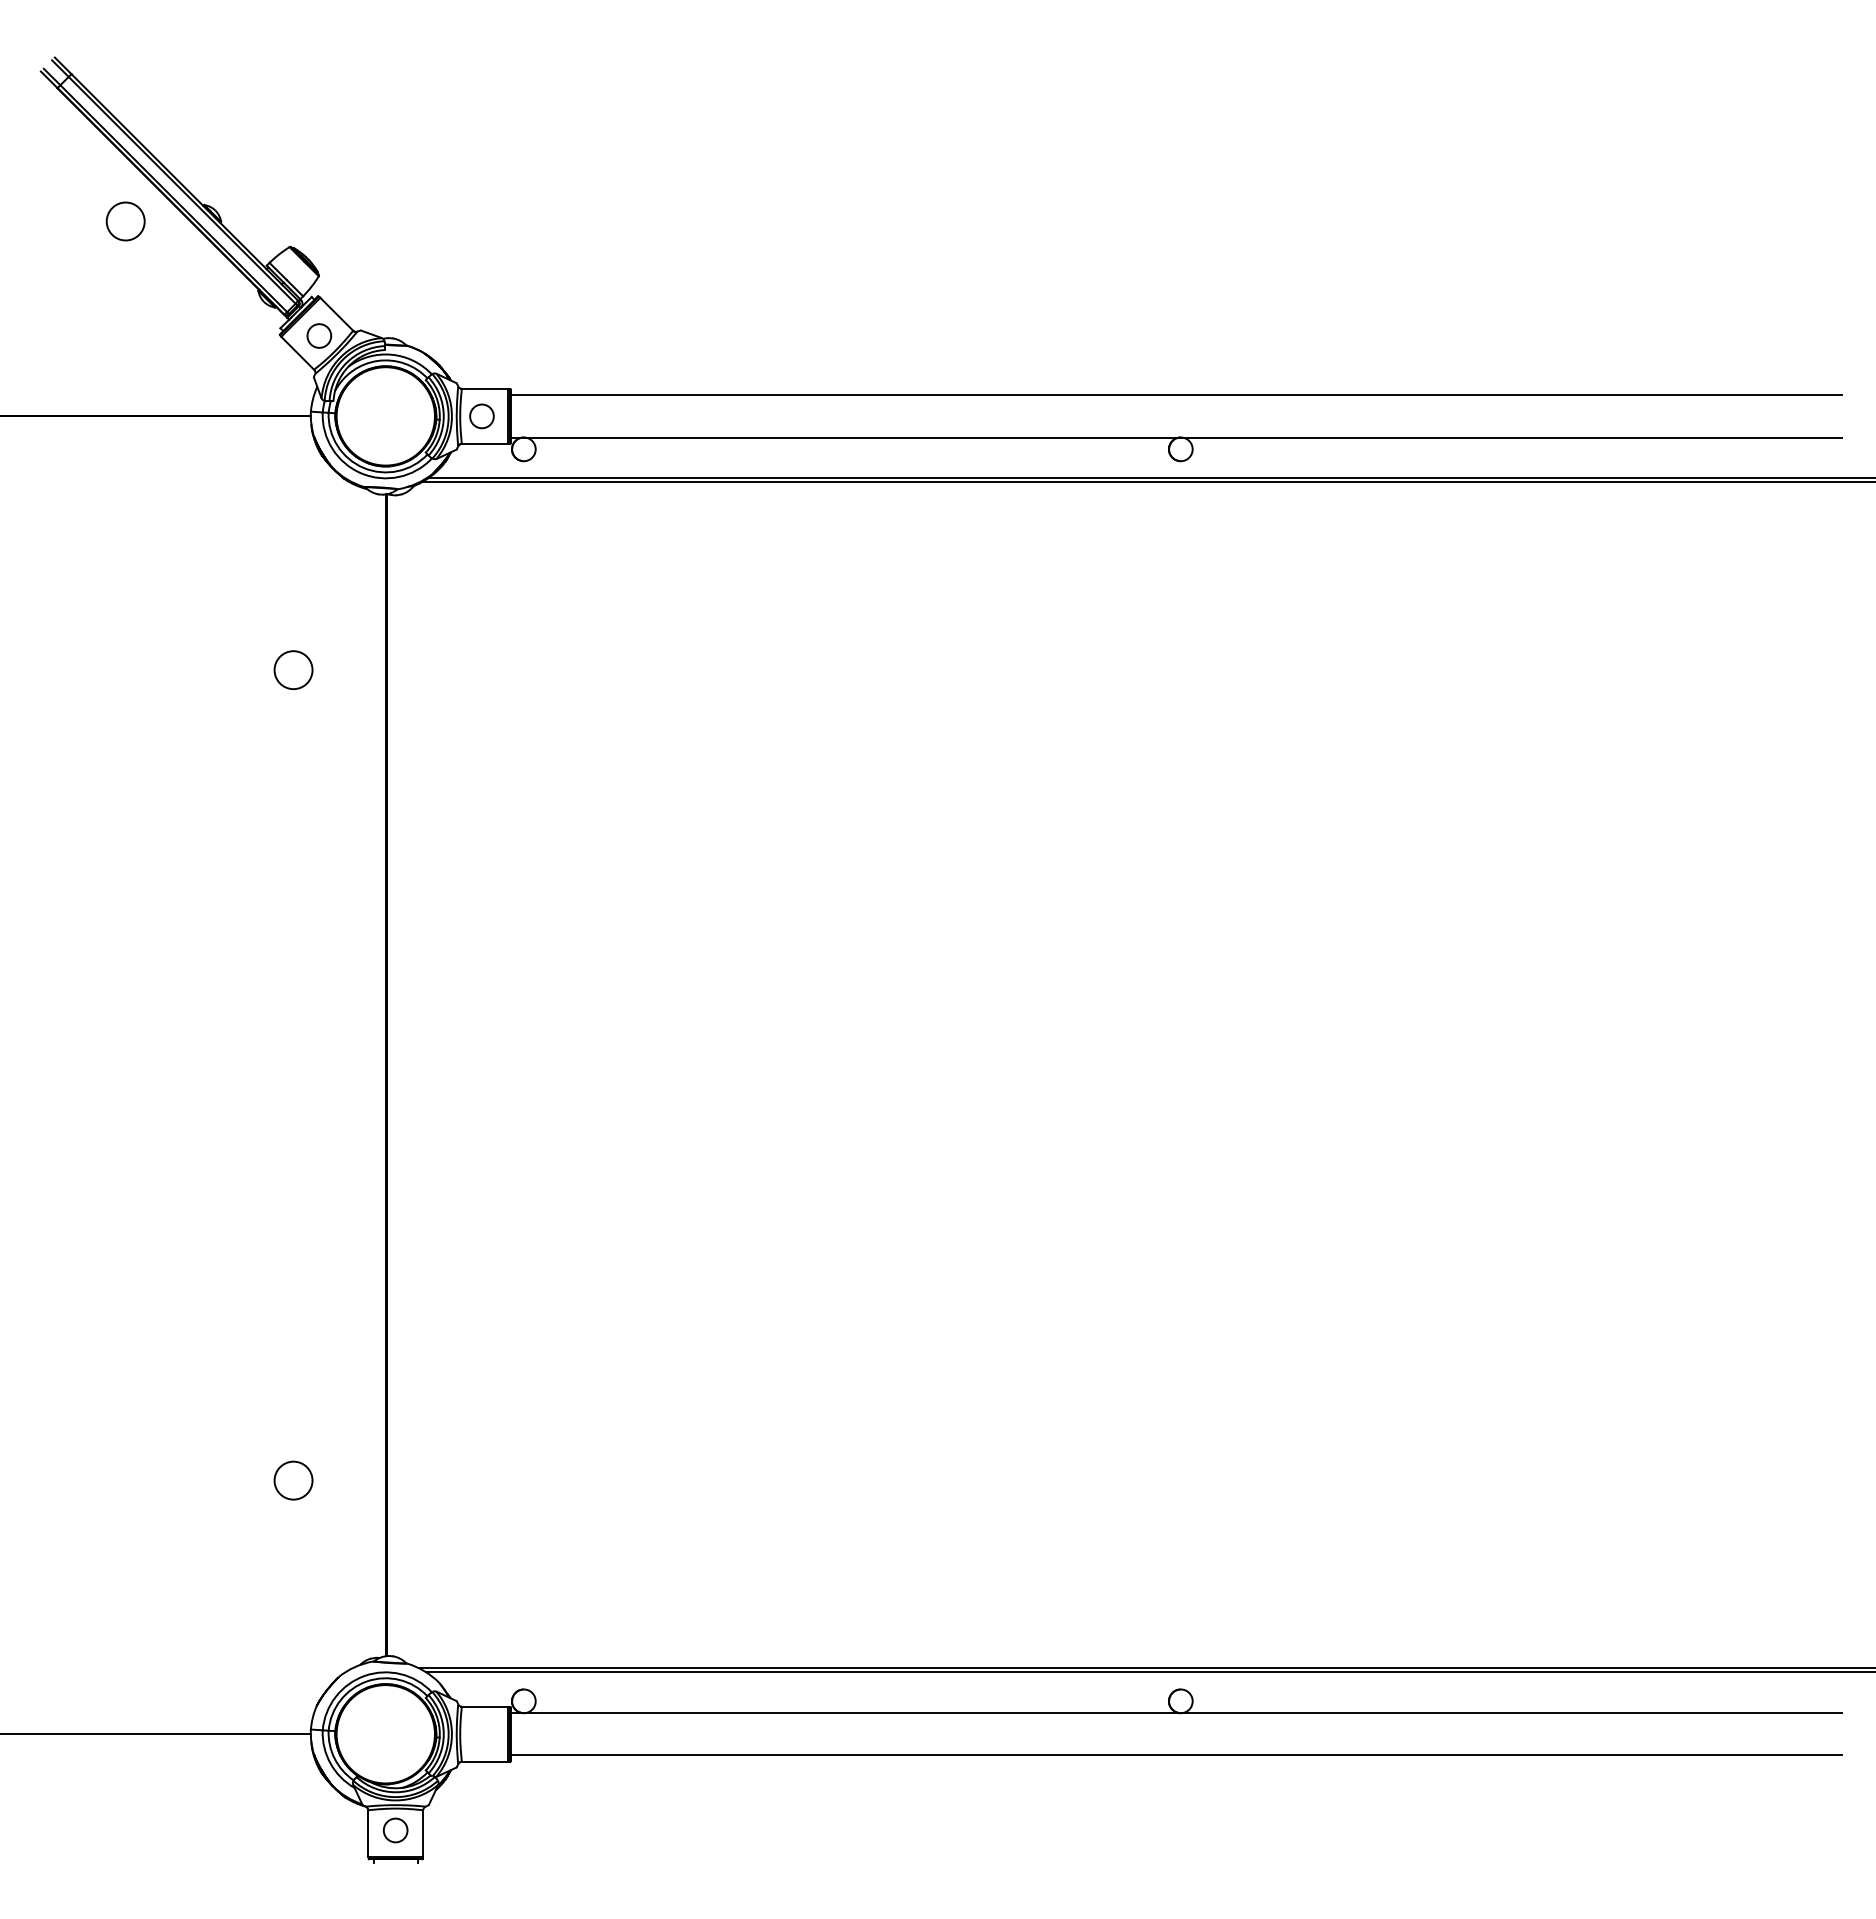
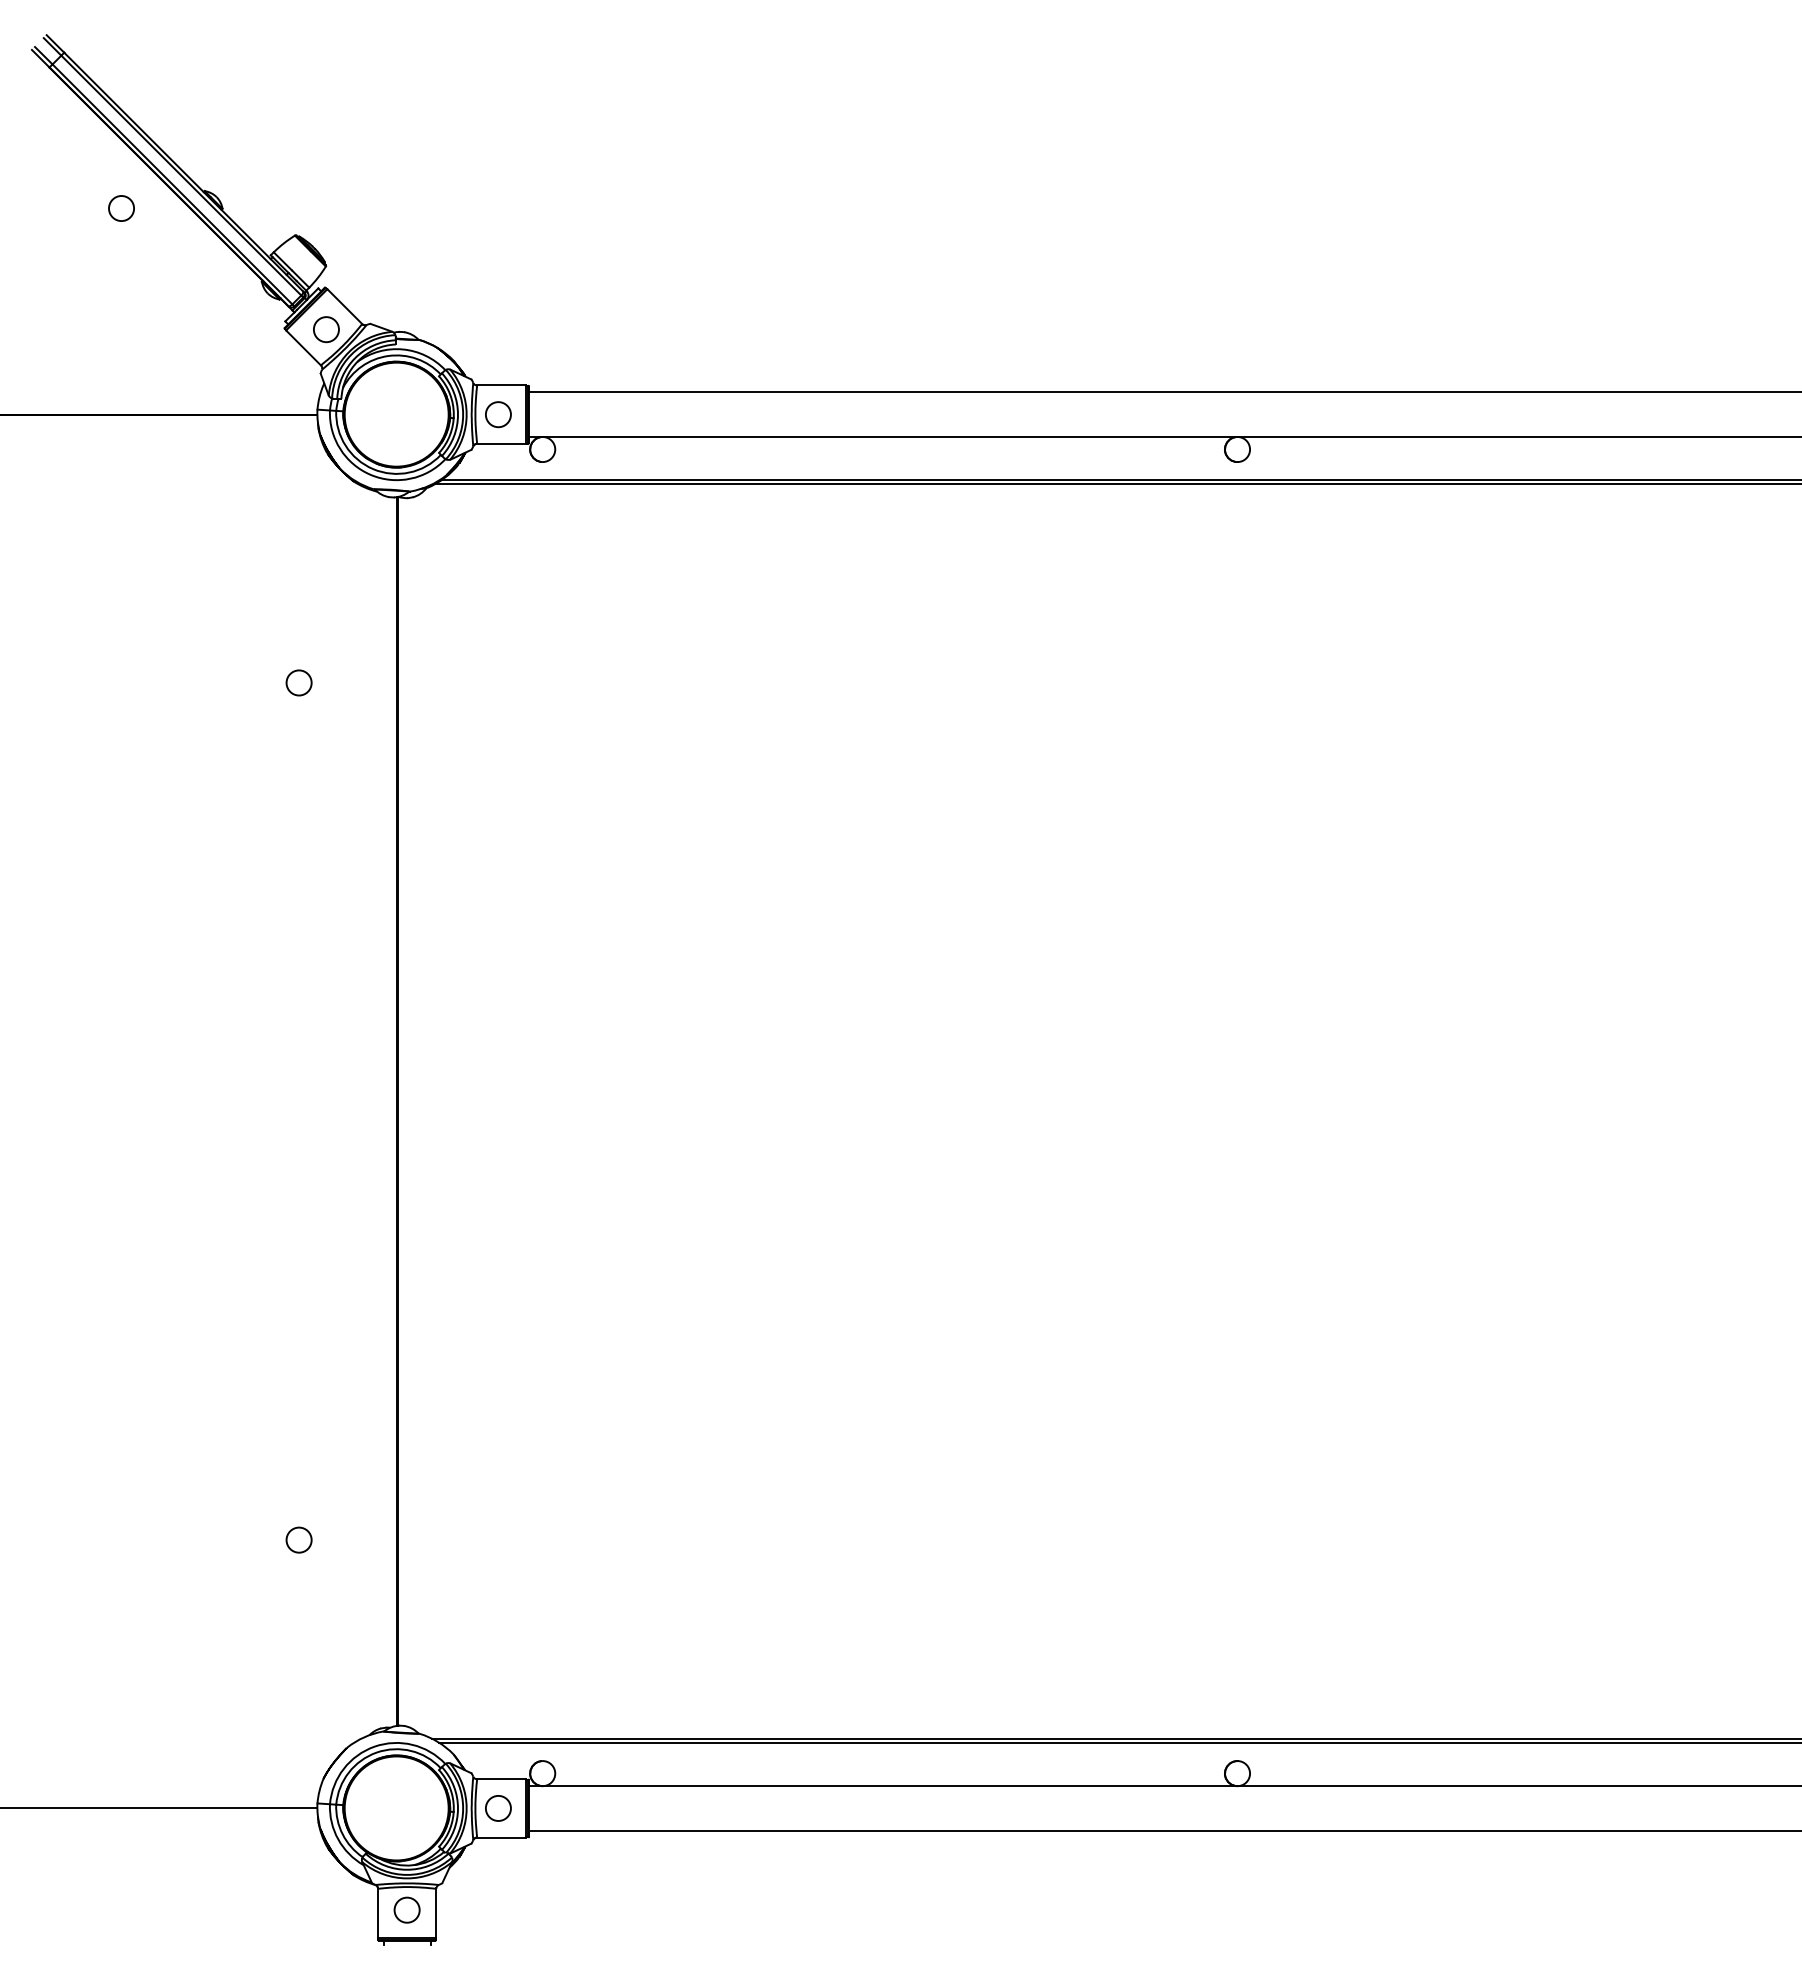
circle: (125, 221) -> (121, 208), size x0.62
circle: (293, 669) -> (299, 682), size x0.62
circle: (293, 1480) -> (299, 1540), size x0.62
circle: (481, 1733) -> (497, 1807), added

